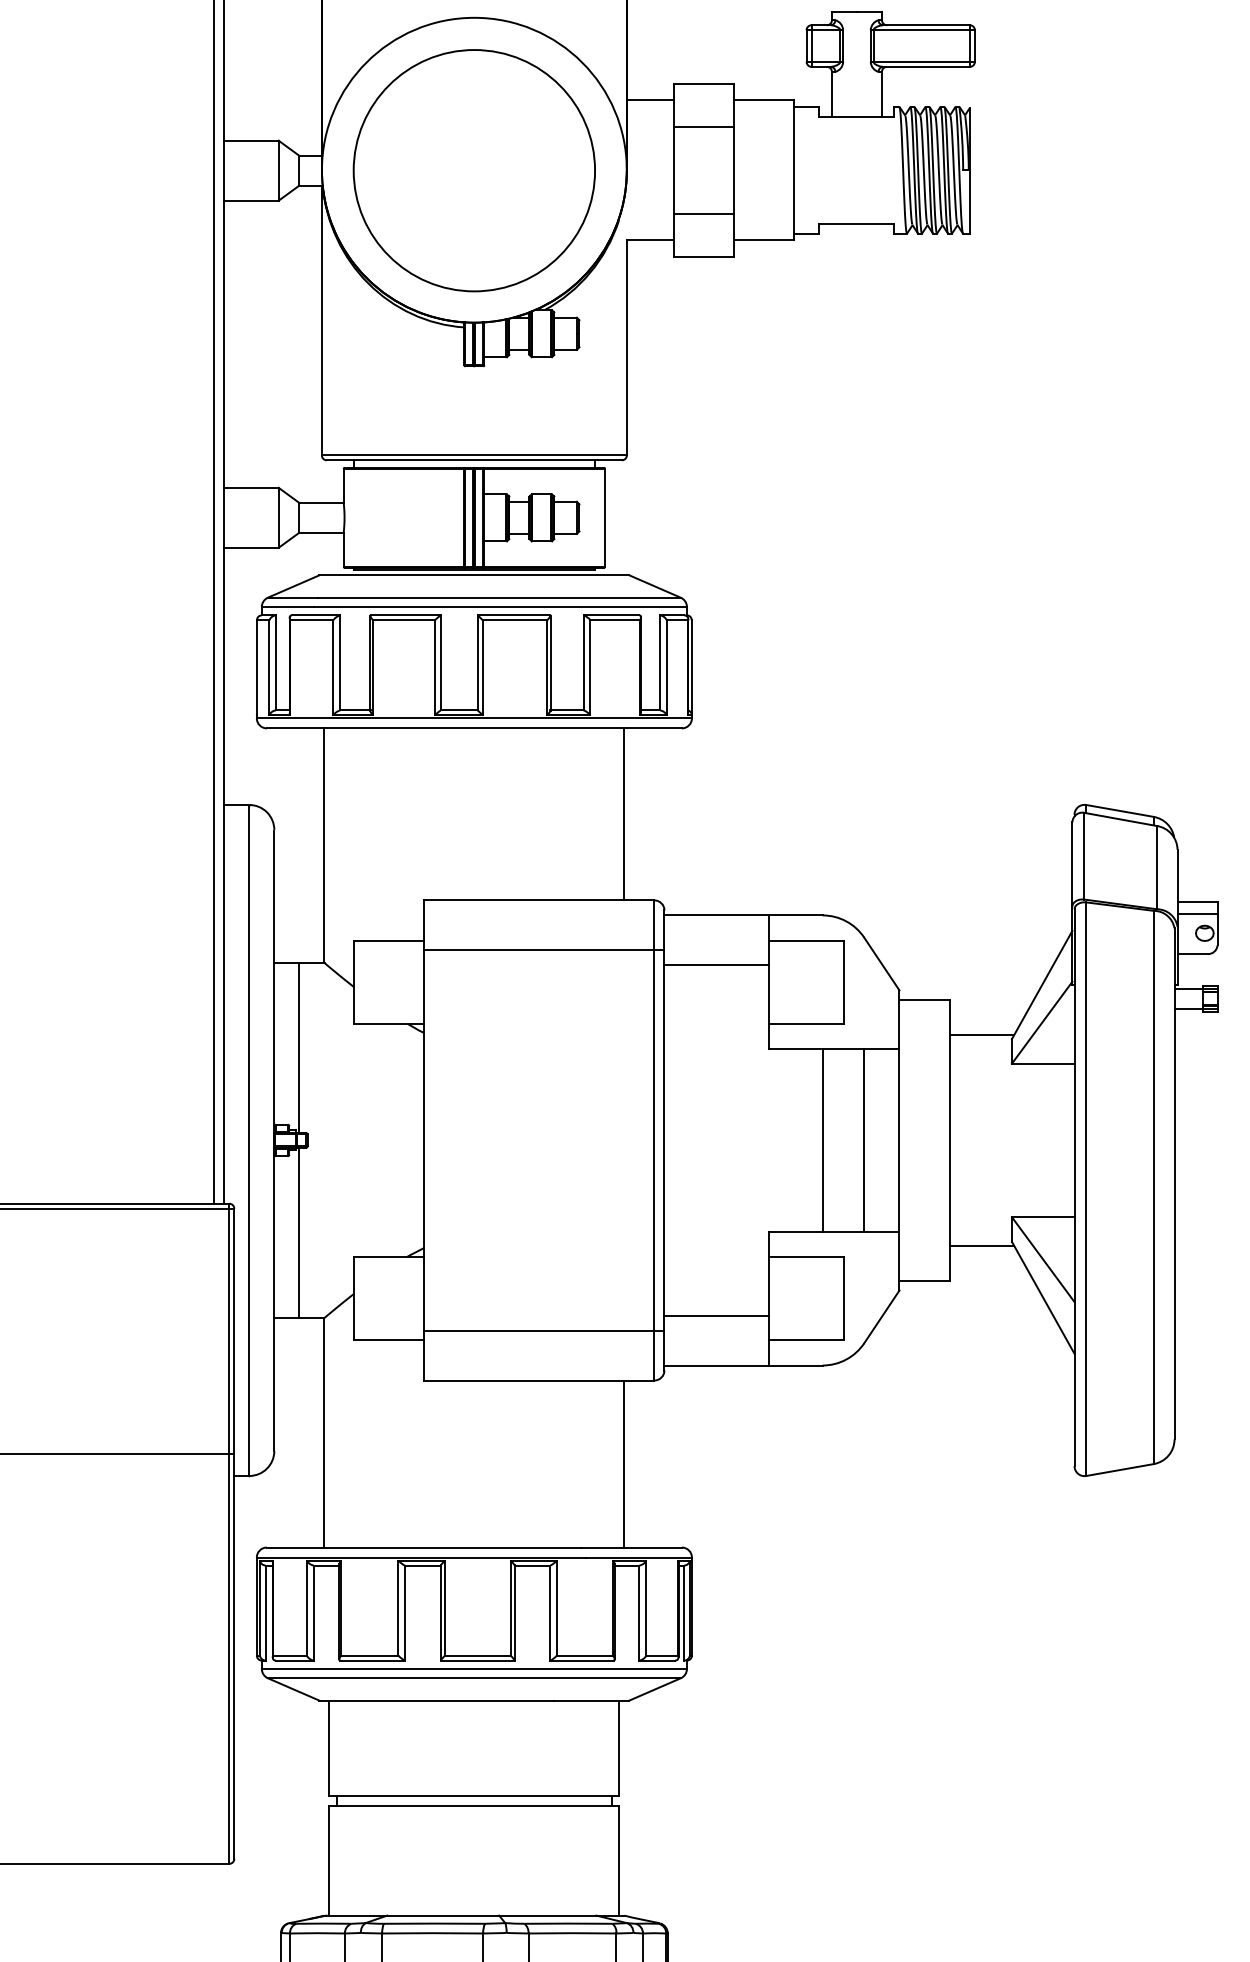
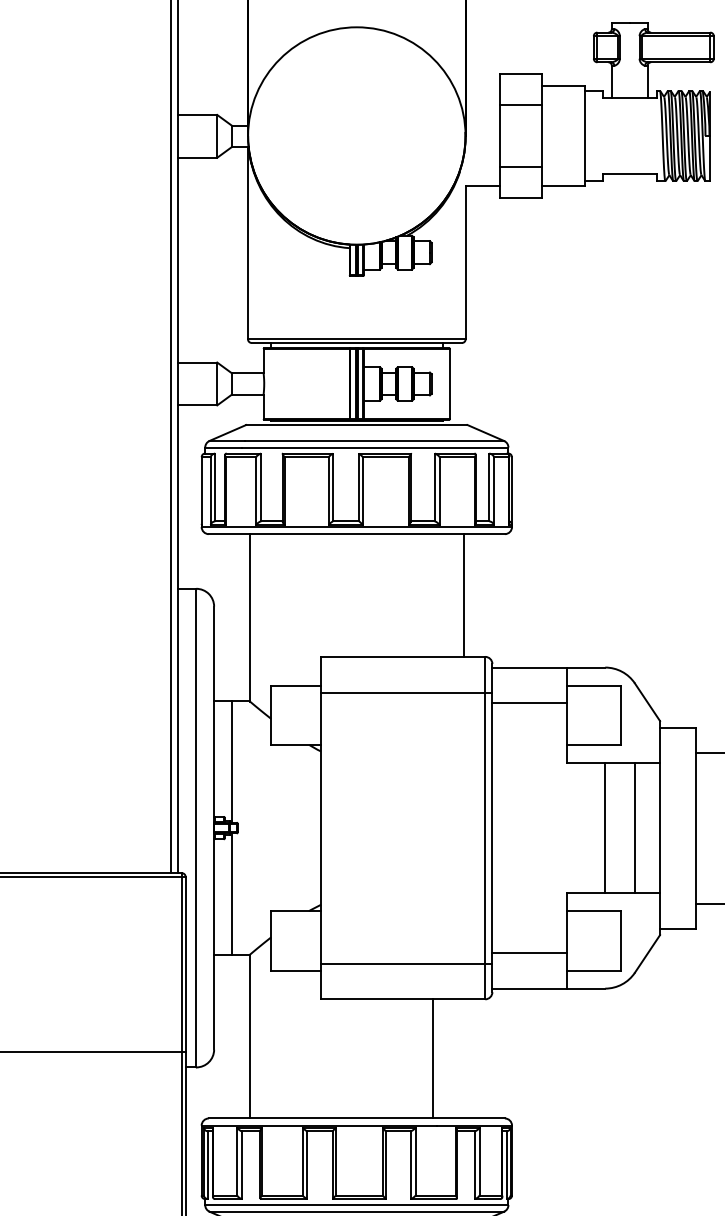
line: (650, 100) -> (482, 86), removed
circle: (473, 170) -> (356, 136), removed
line: (624, 1463) -> (433, 1058), moved

